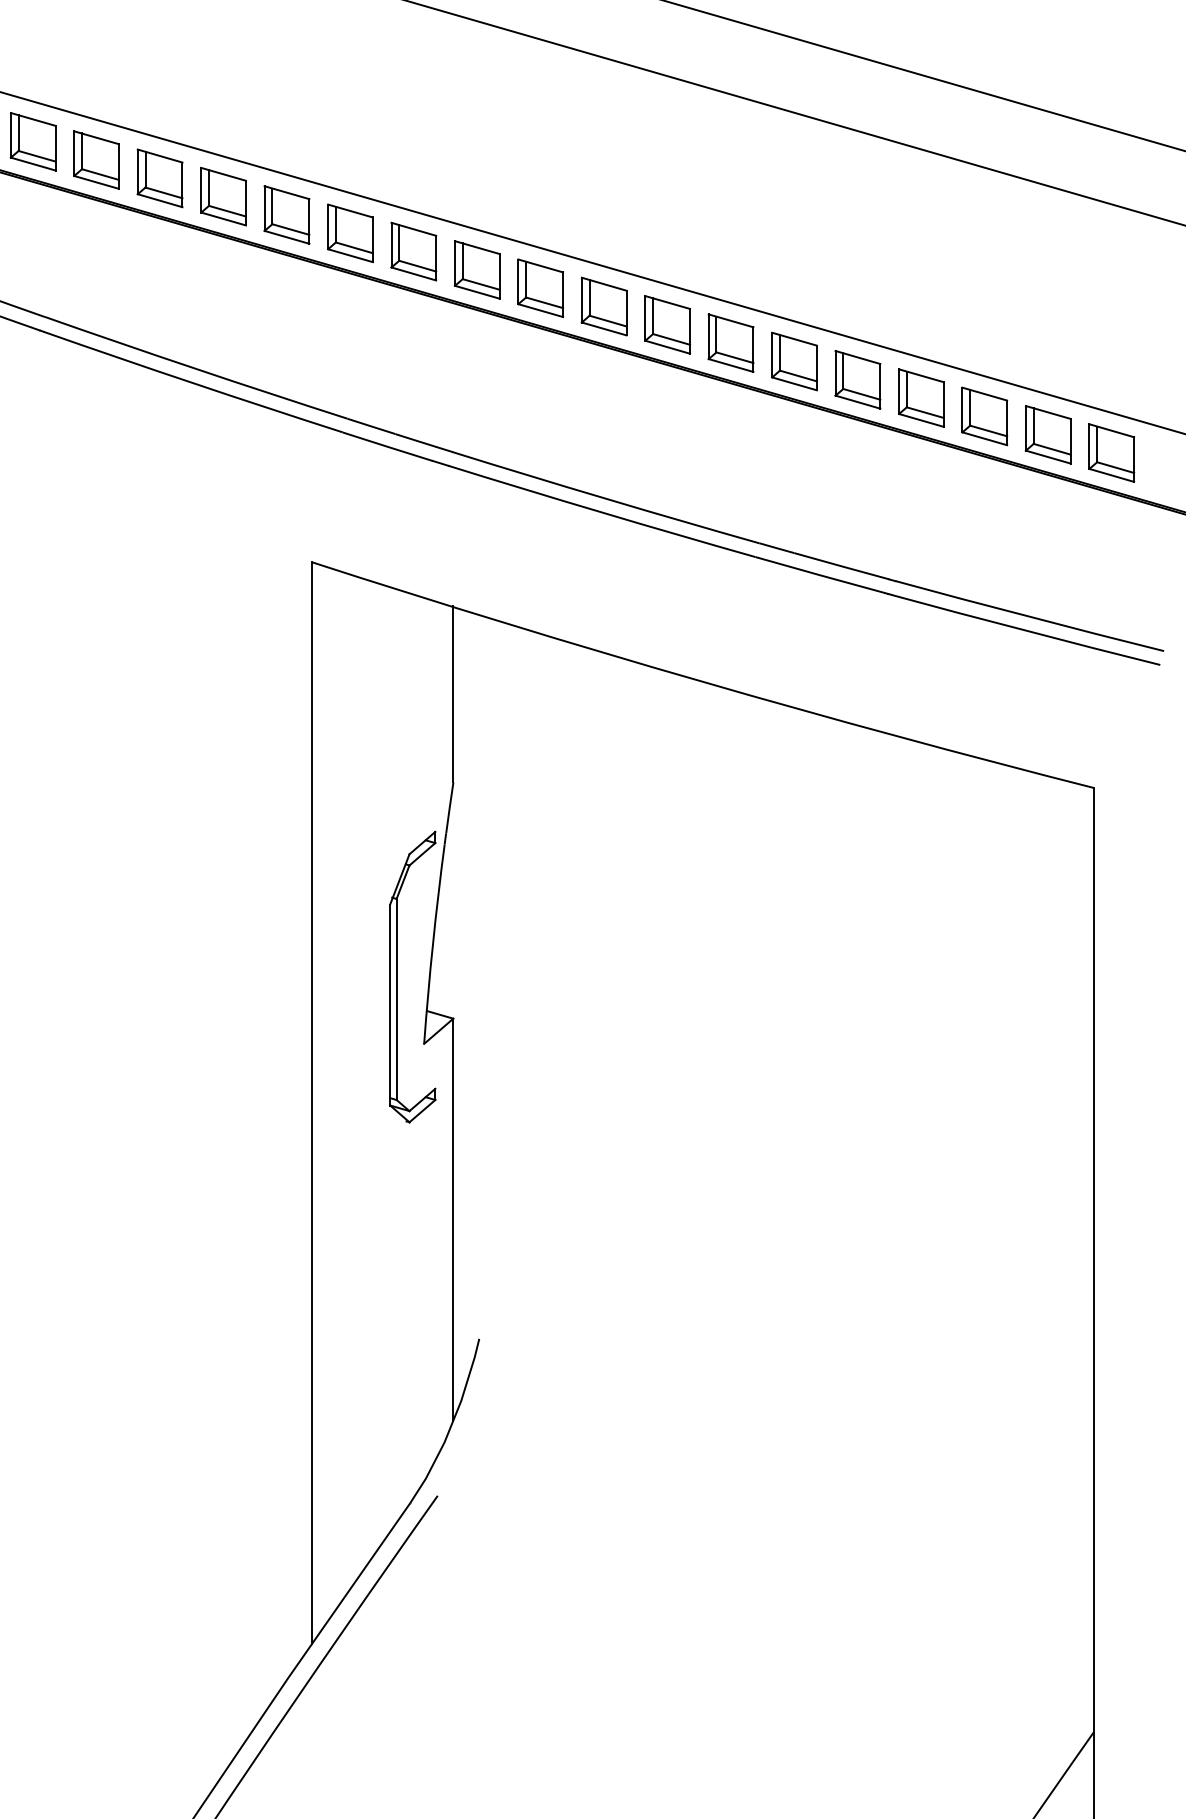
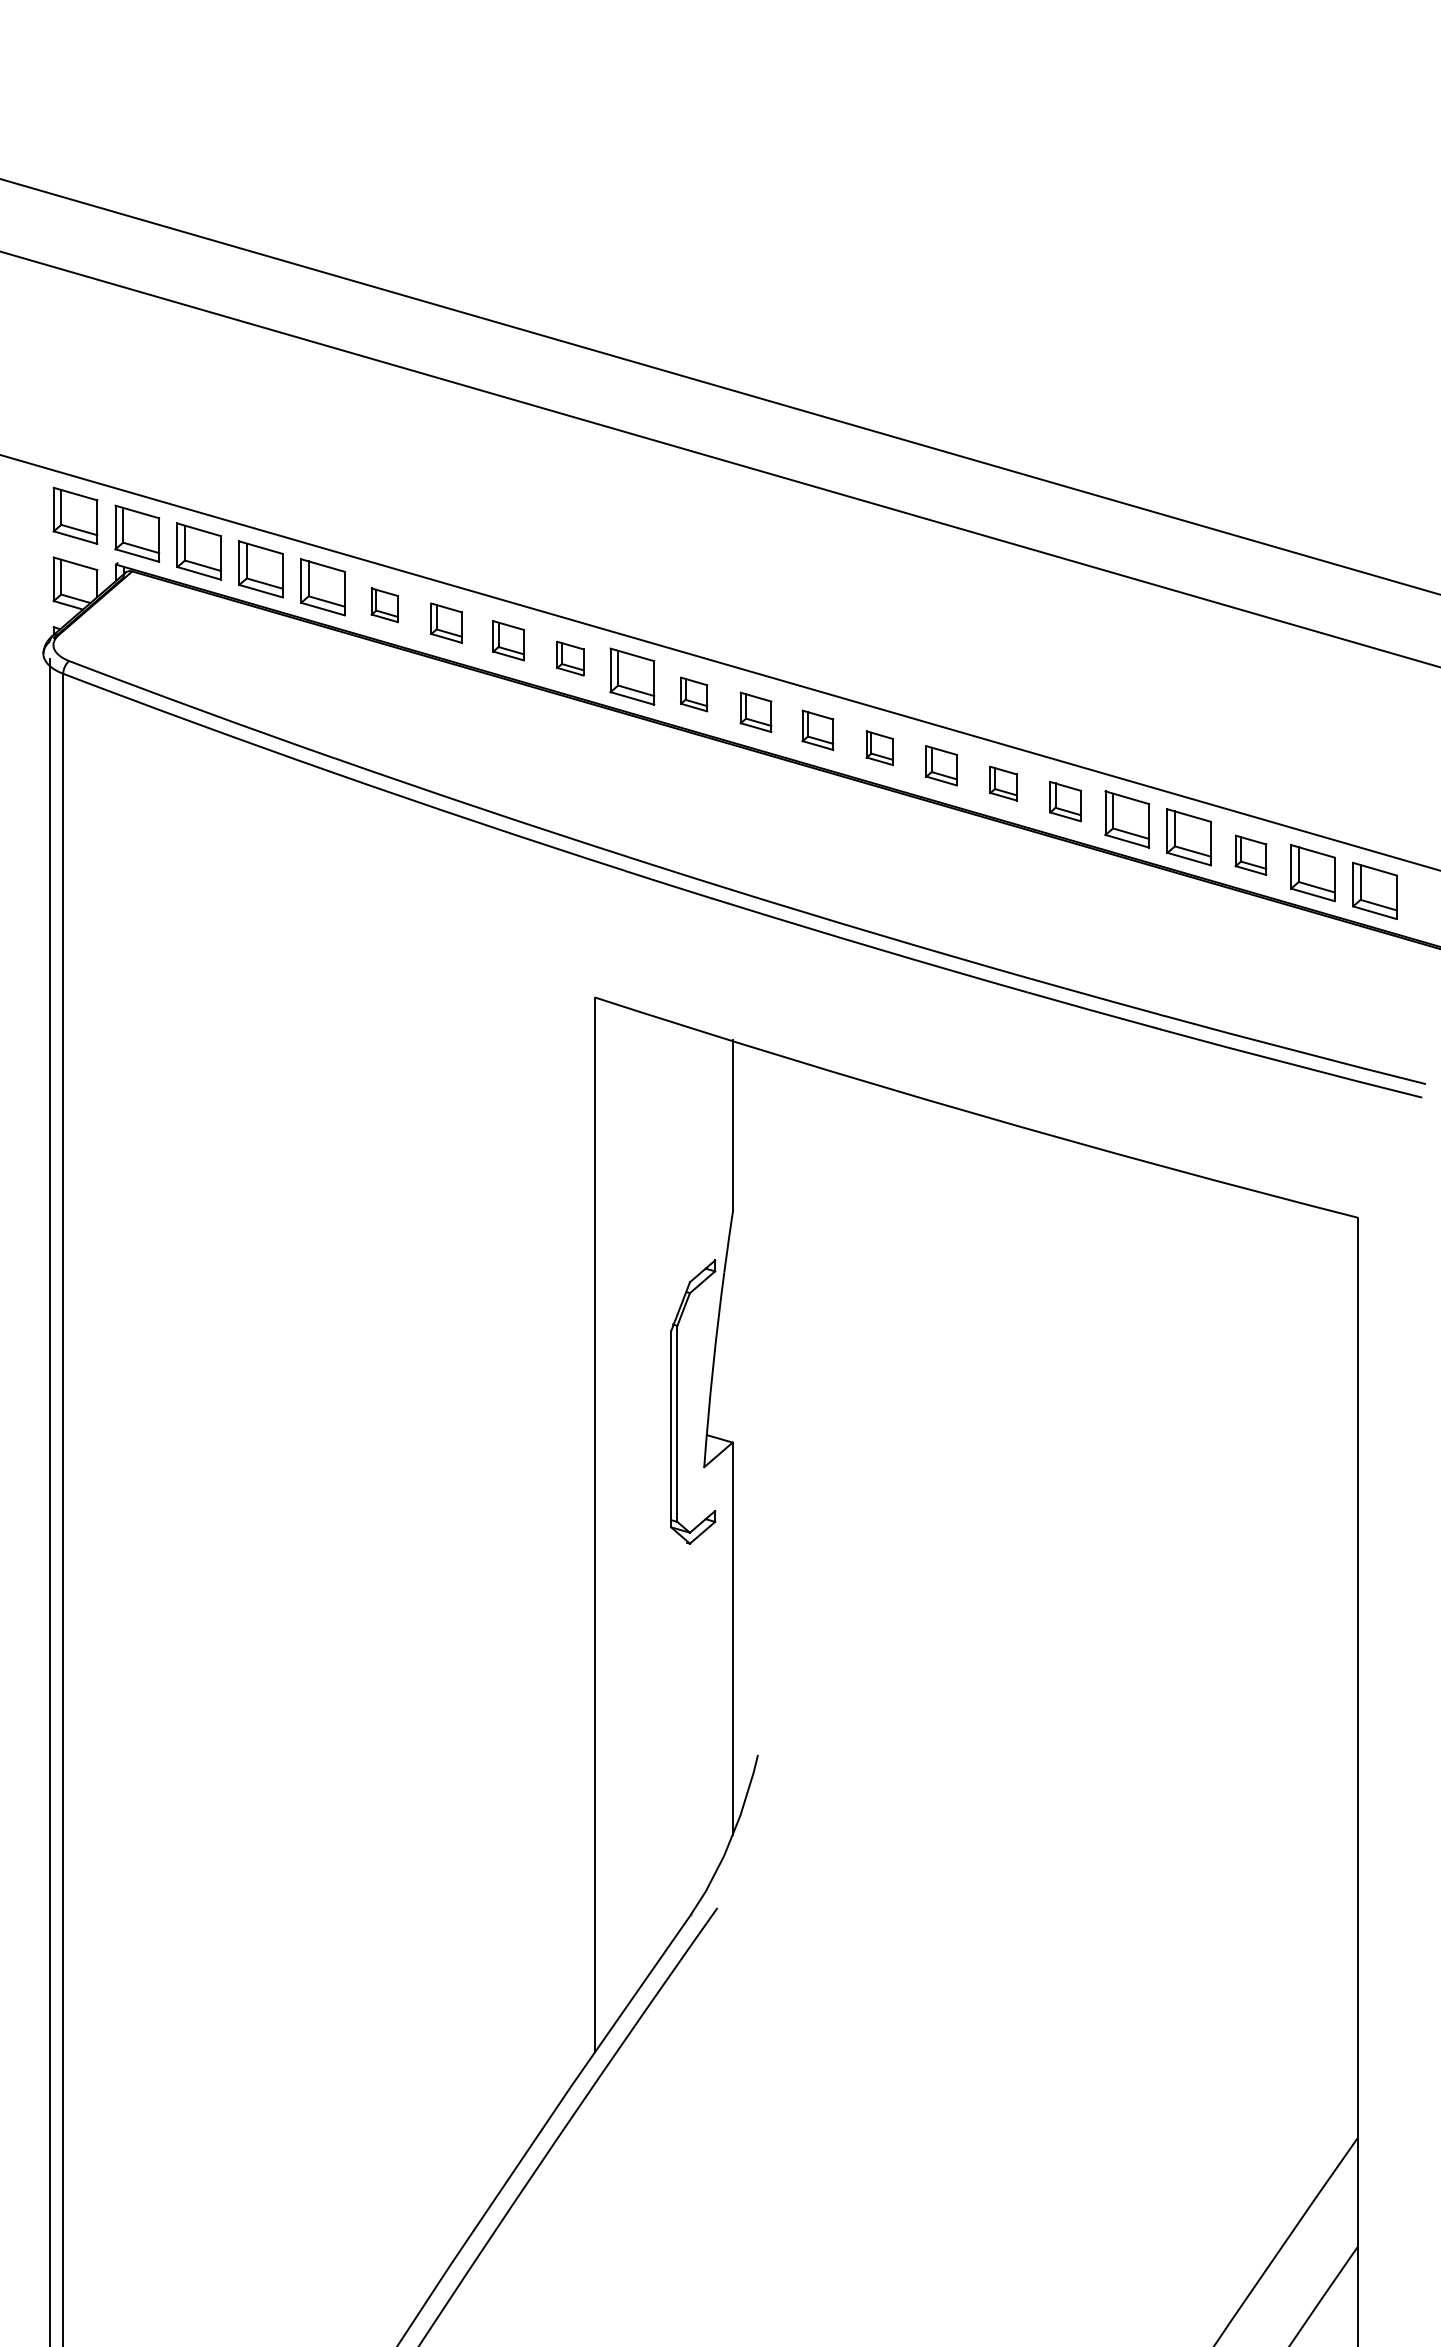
part: (96, 160) -> (384, 605), size x0.6
part: (159, 178) -> (446, 623), size x0.7
part: (223, 196) -> (508, 640), size x0.7
part: (287, 214) -> (570, 658), size x0.6
part: (413, 251) -> (693, 694), size x0.6
part: (476, 270) -> (755, 712), size x0.7
part: (540, 288) -> (817, 730), size x0.7
part: (603, 307) -> (879, 748), size x0.6
part: (667, 324) -> (941, 765), size x0.7
part: (730, 342) -> (1003, 783), size x0.6
part: (794, 361) -> (1065, 801), size x0.7
part: (984, 416) -> (1250, 855), size x0.7

